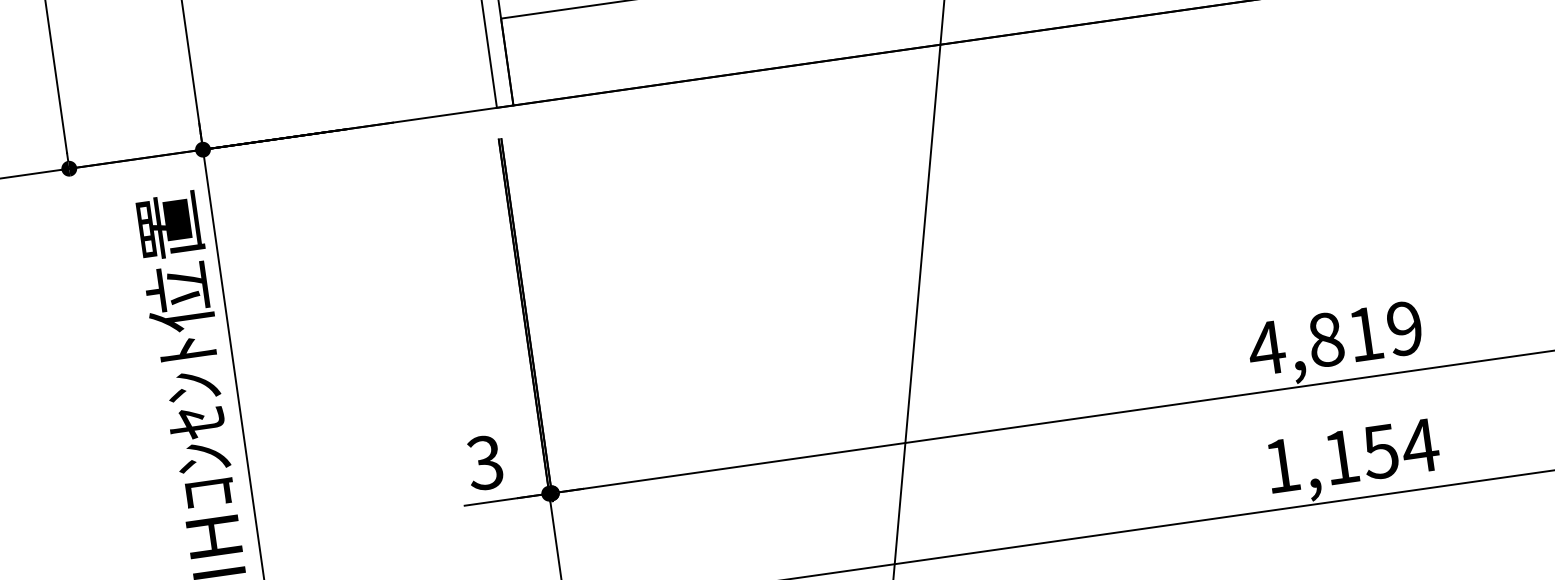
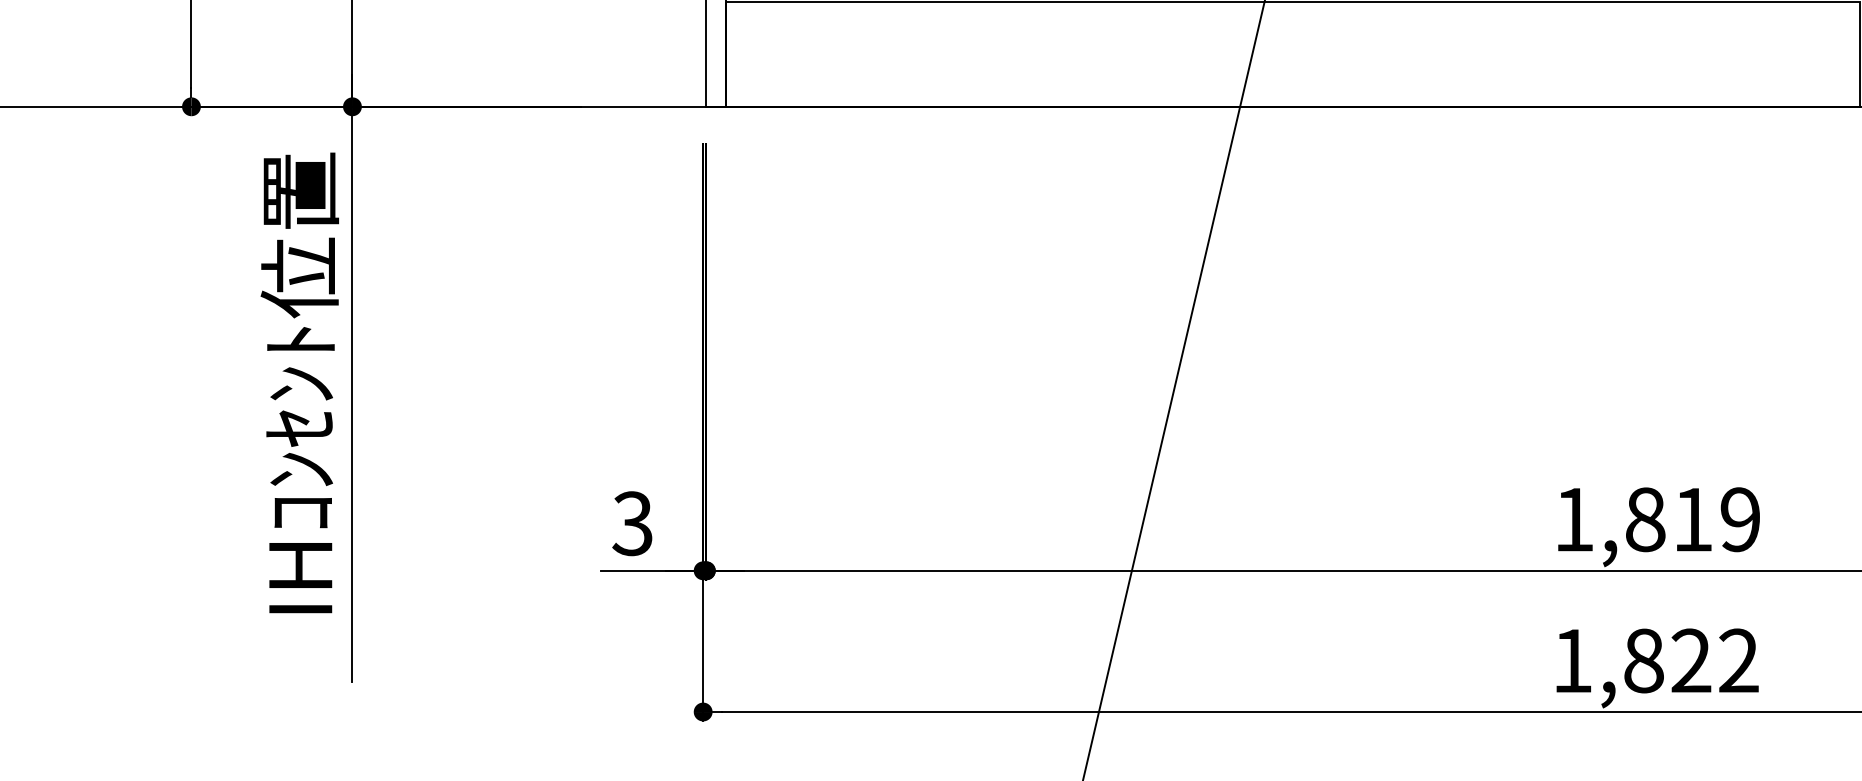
text: (1266, 348) -> (1573, 519), 4,819 -> 1,819
text: (1381, 451) -> (1692, 660), 1,154 -> 1,822

